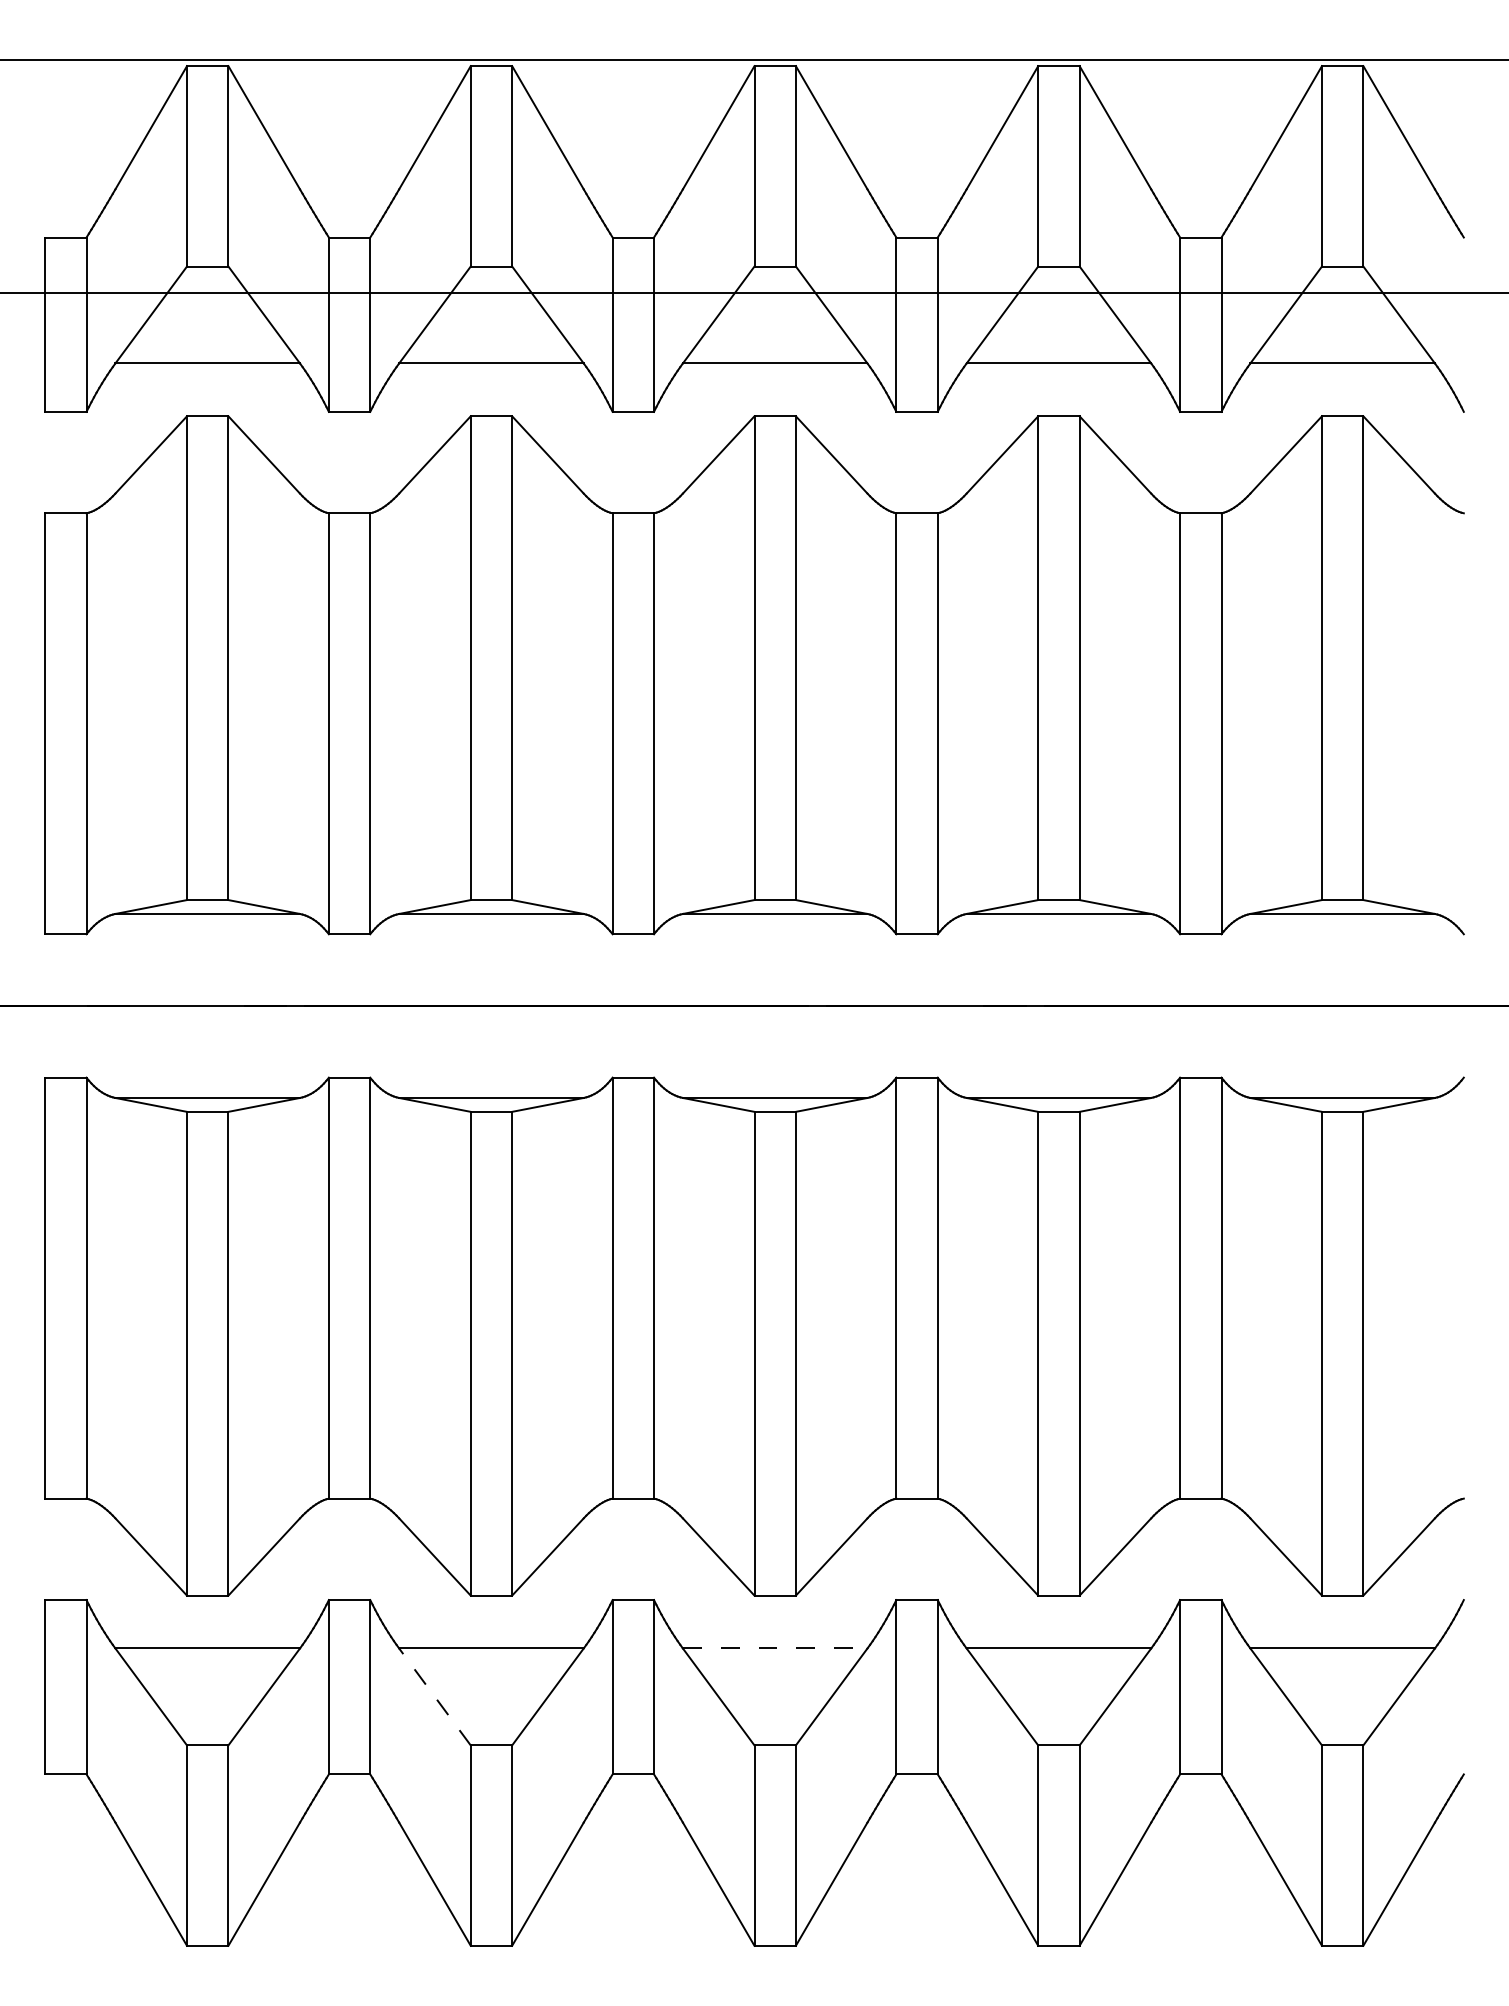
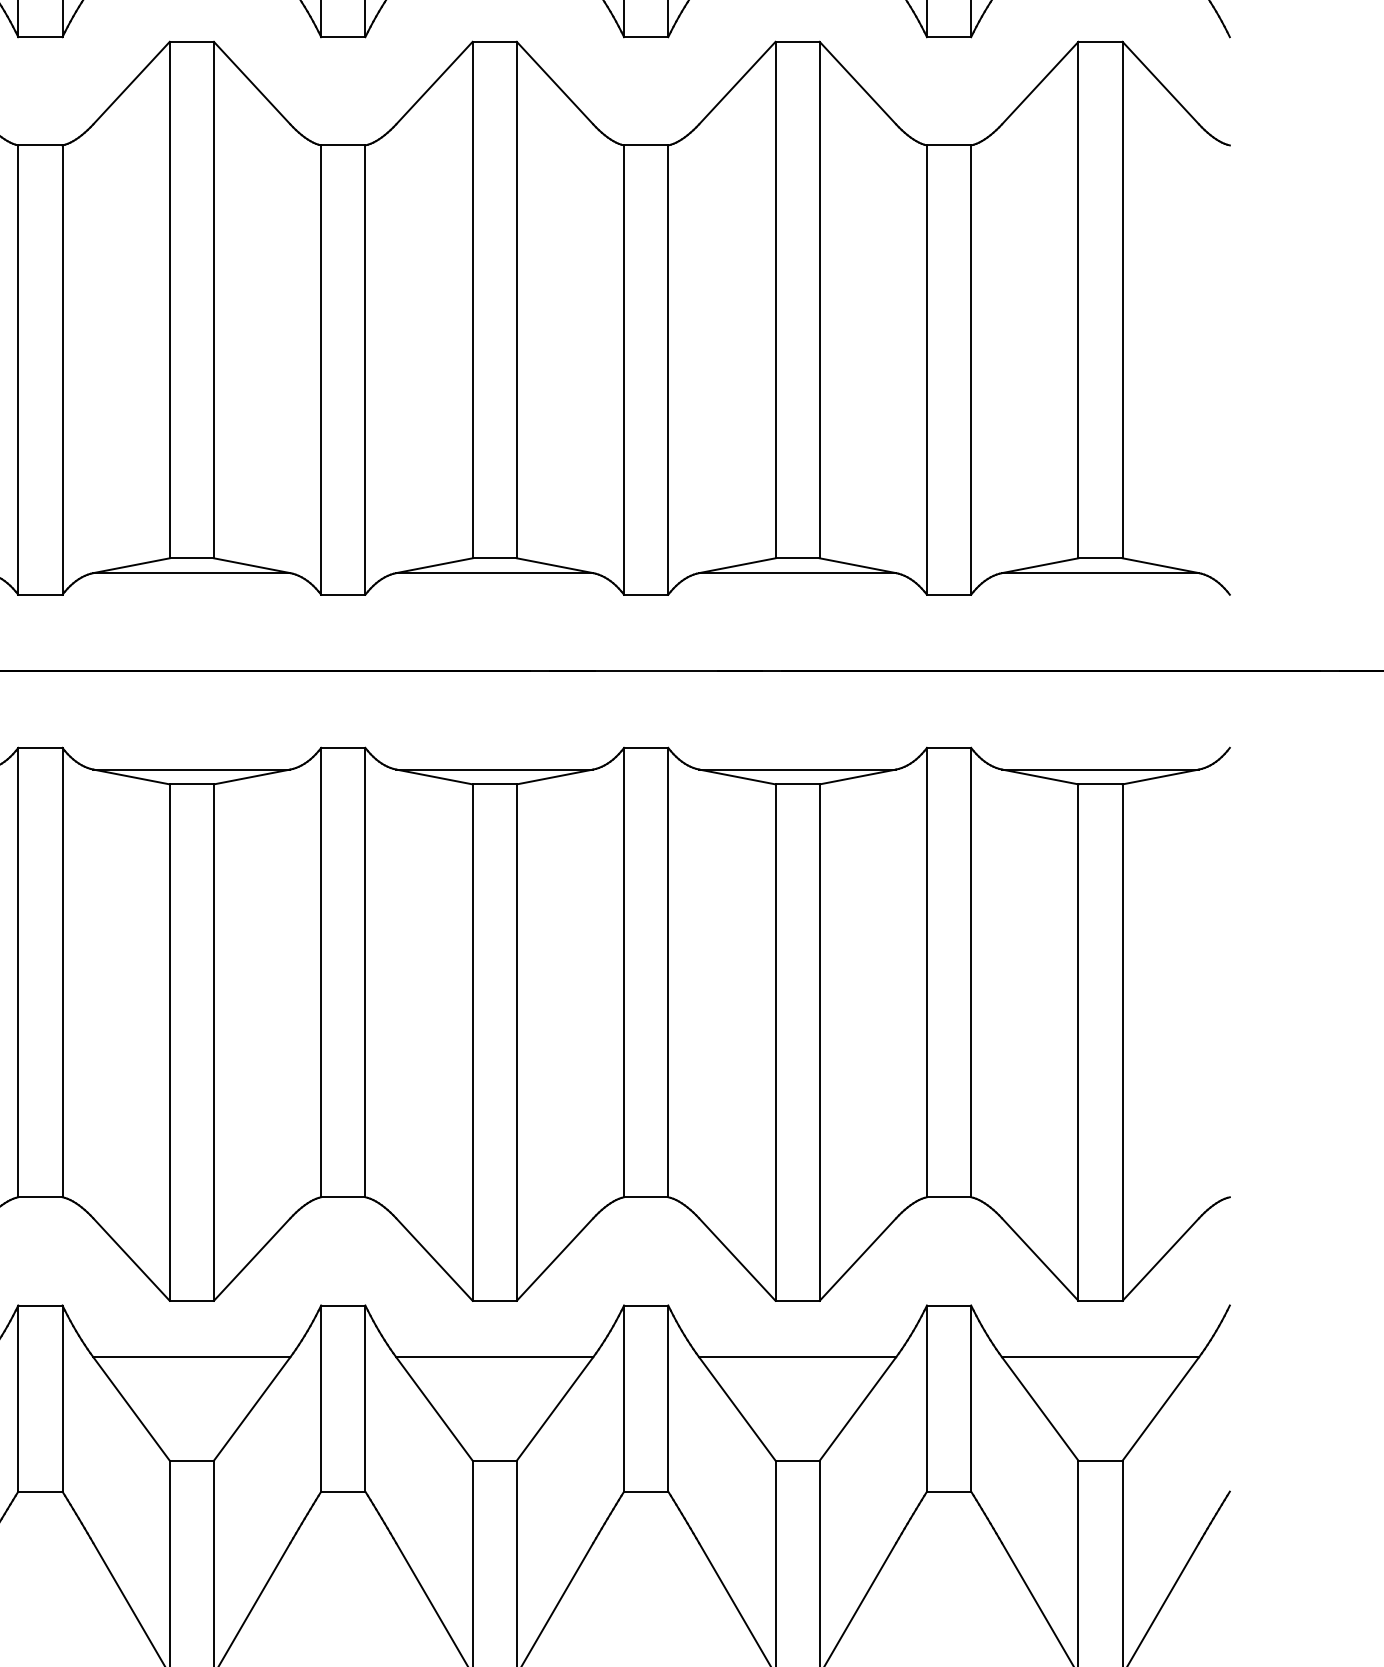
line: (775, 1648) -> (495, 1357), dashed -> solid
line: (434, 1696) -> (131, 1408), dashed -> solid

